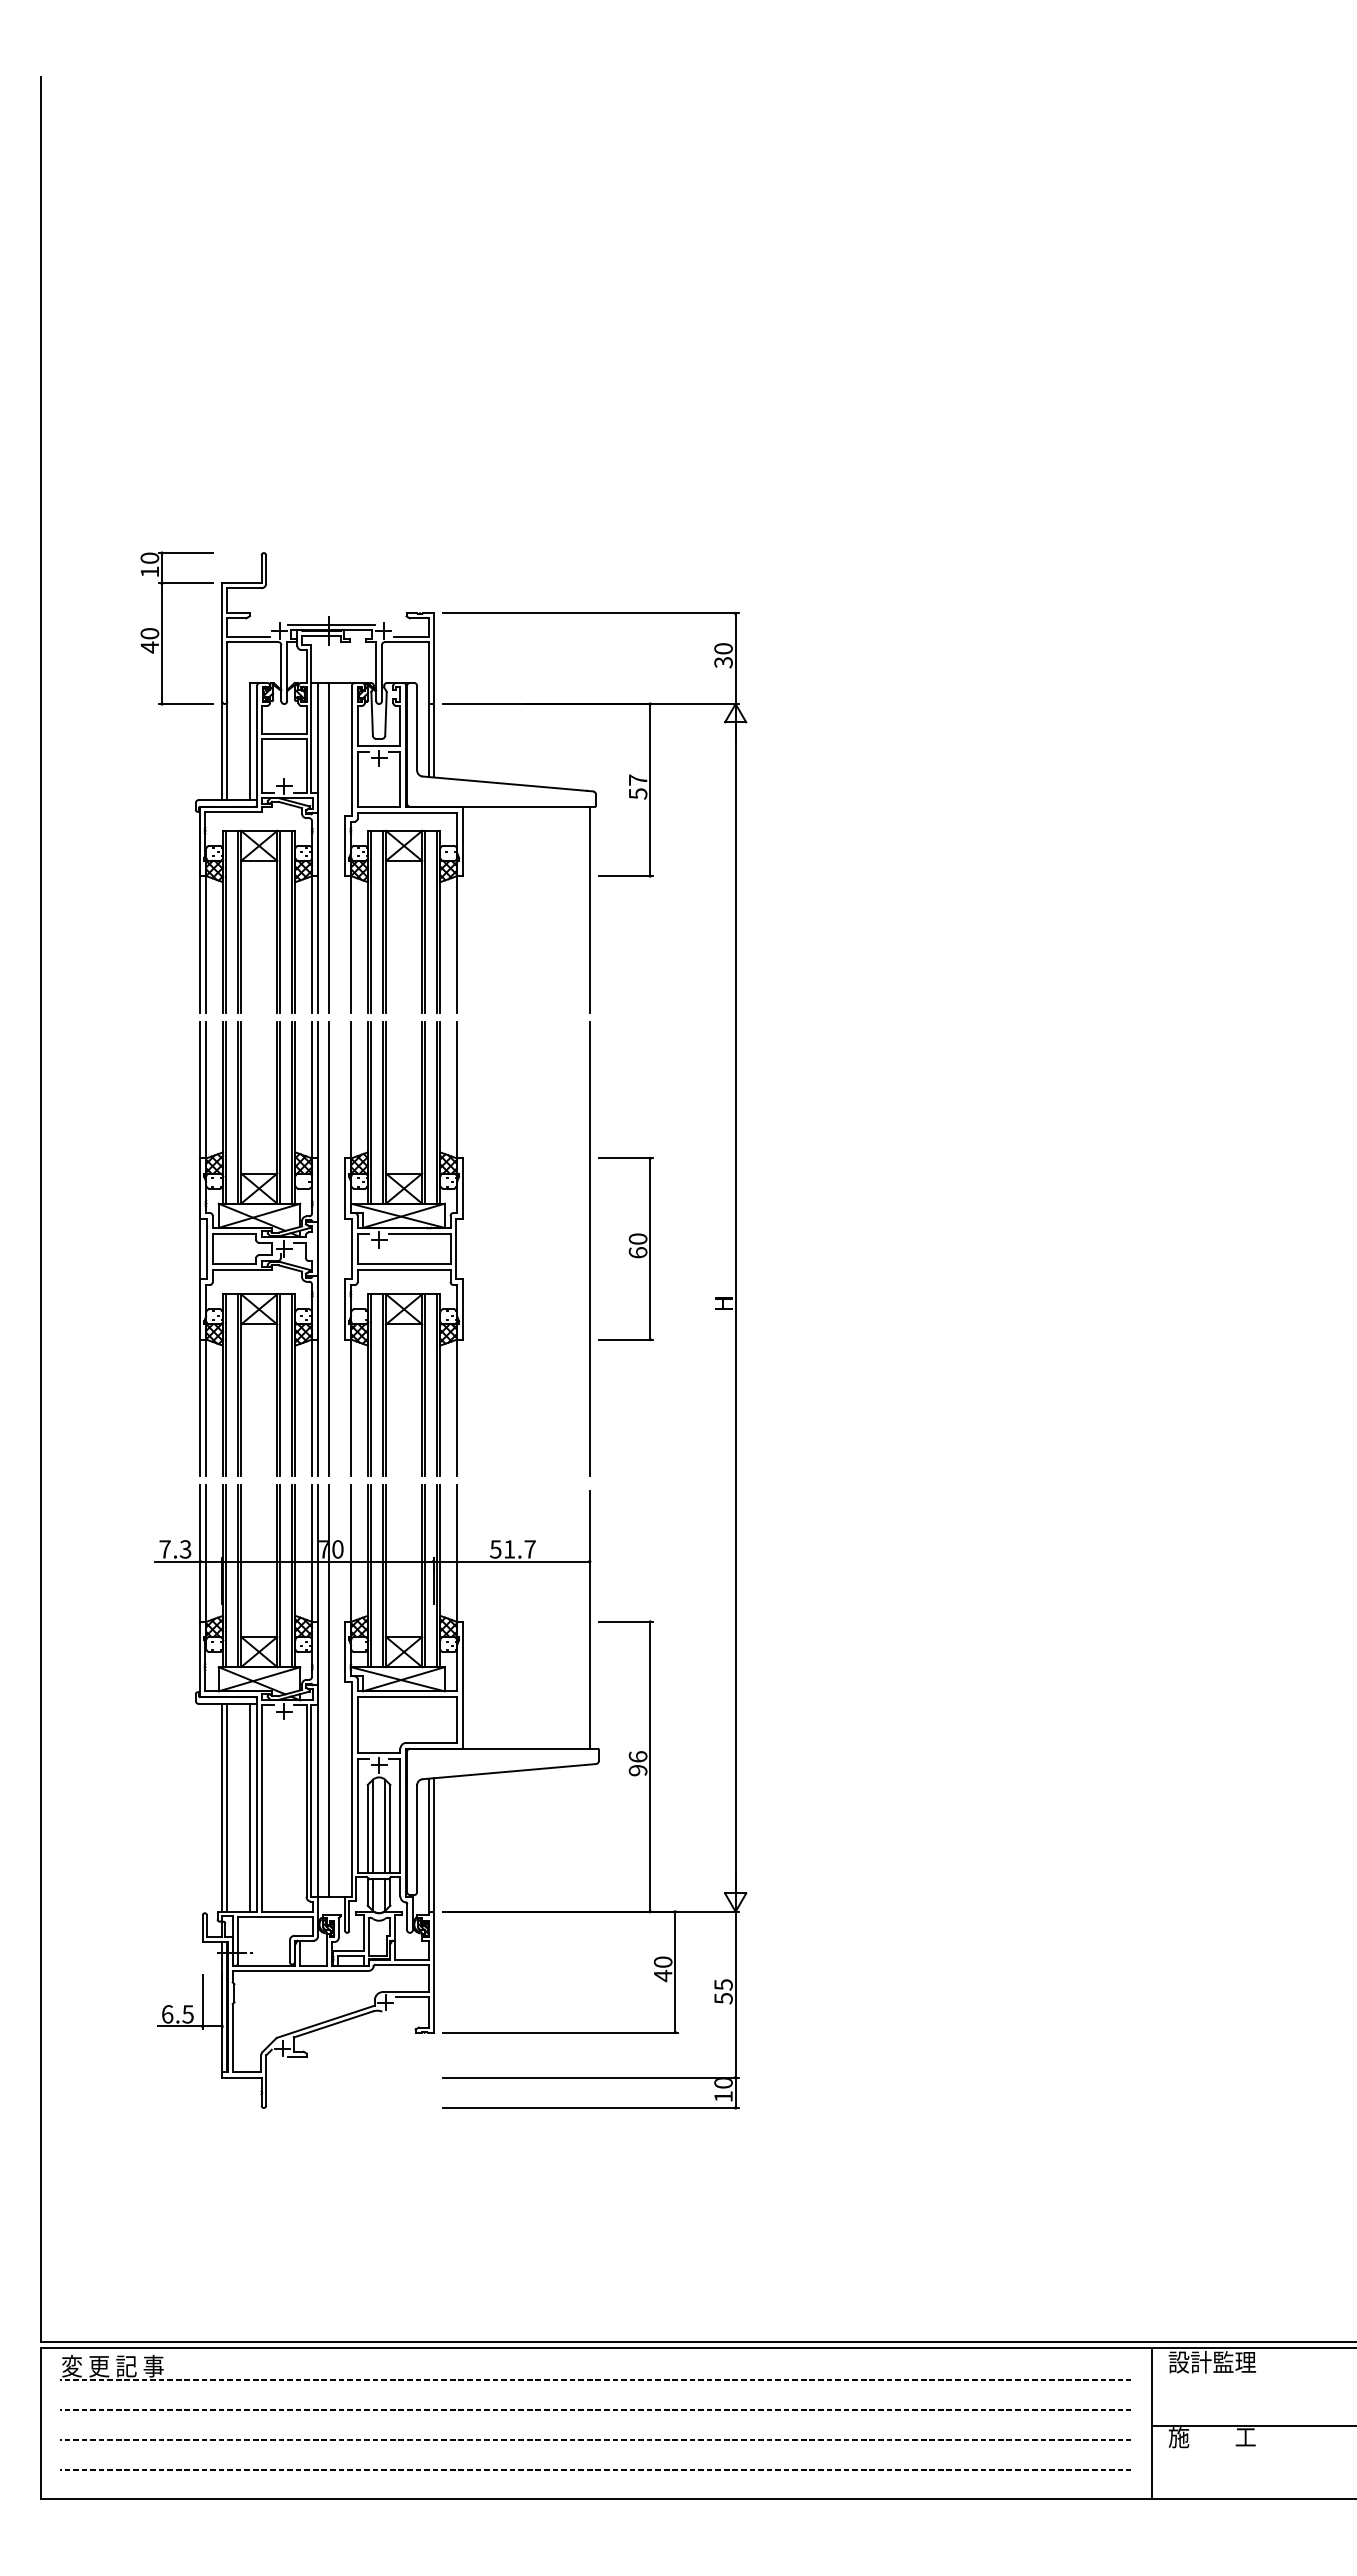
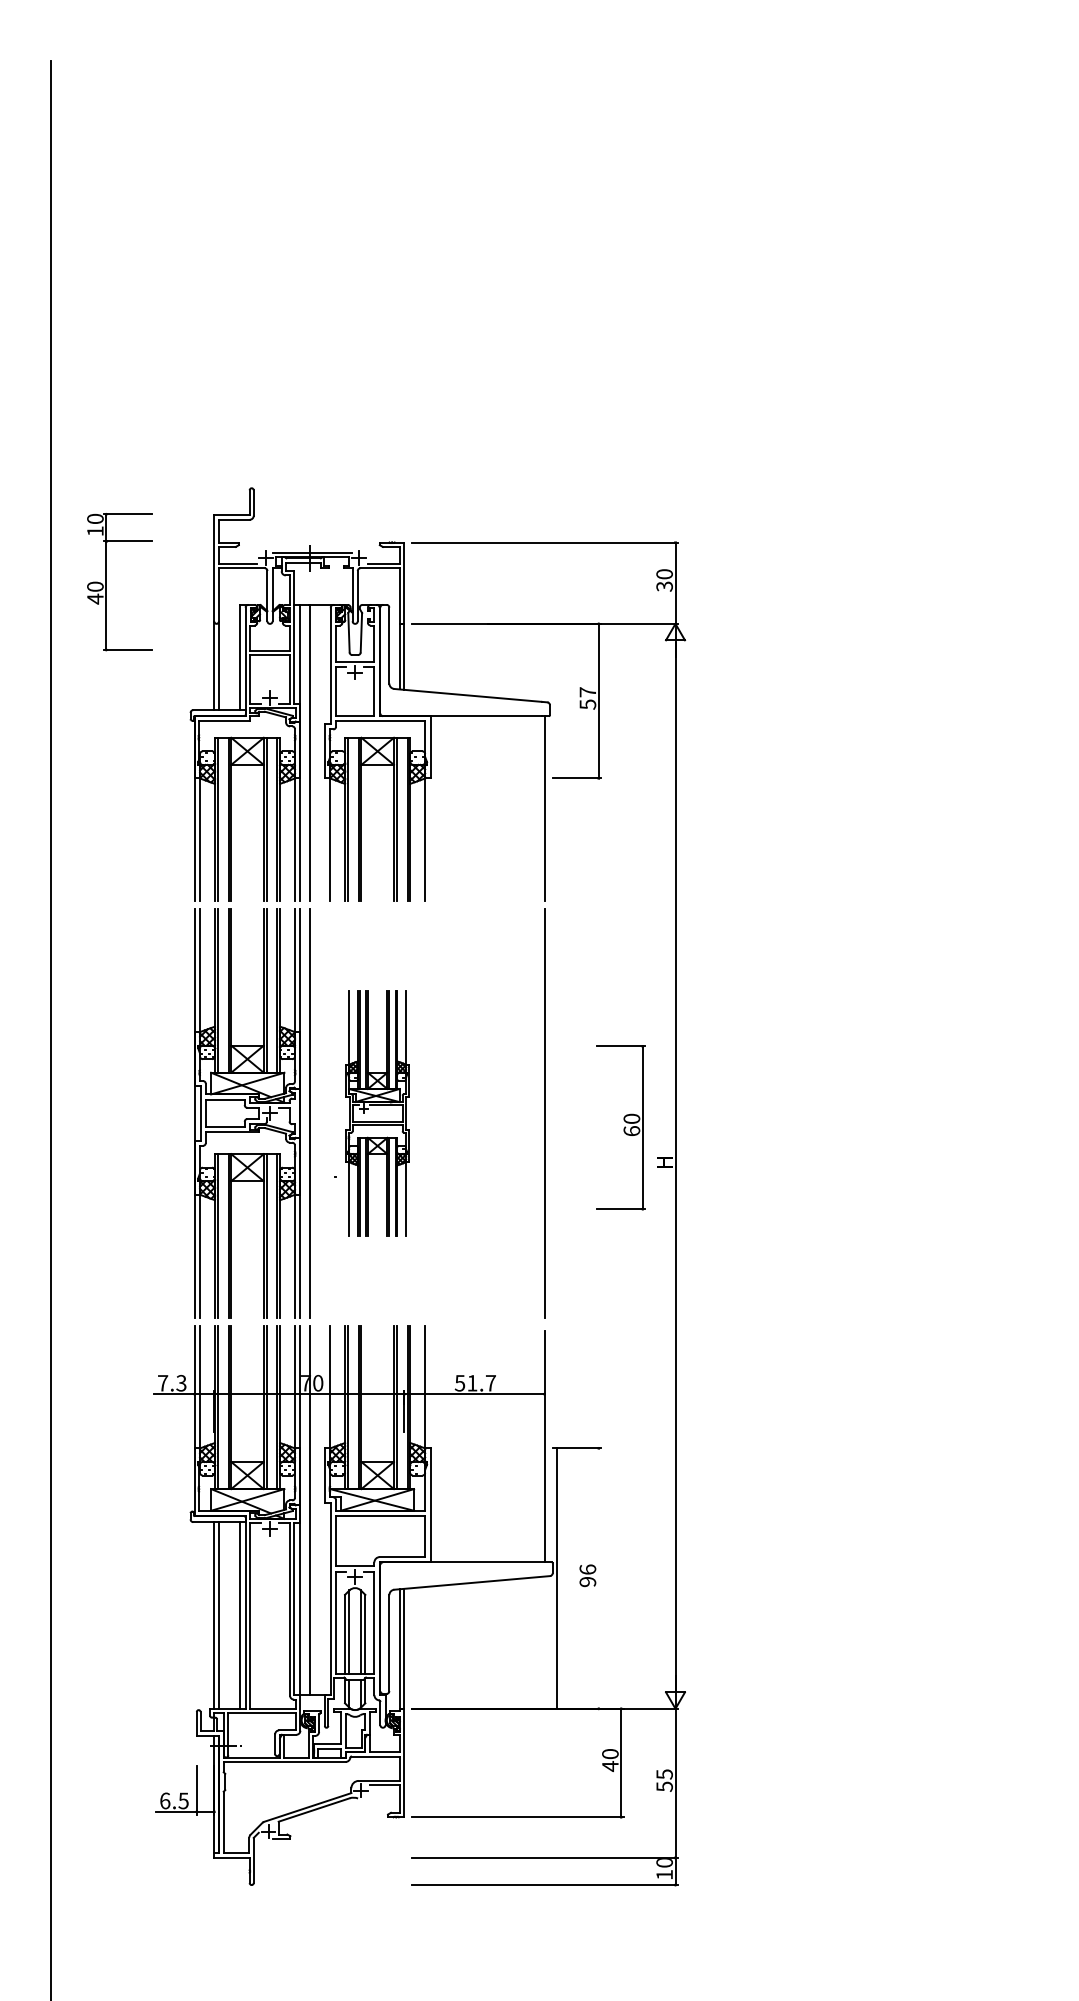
part: (162, 628) -> (106, 582), moved
part: (403, 1248) -> (377, 1112), size x0.6
part: (625, 1249) -> (620, 1128), moved
line: (650, 1766) -> (556, 1578), moved

